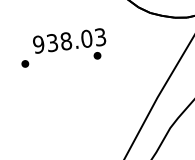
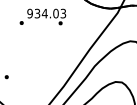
text: (65, 41) -> (44, 13), 938.03 -> 934.03

